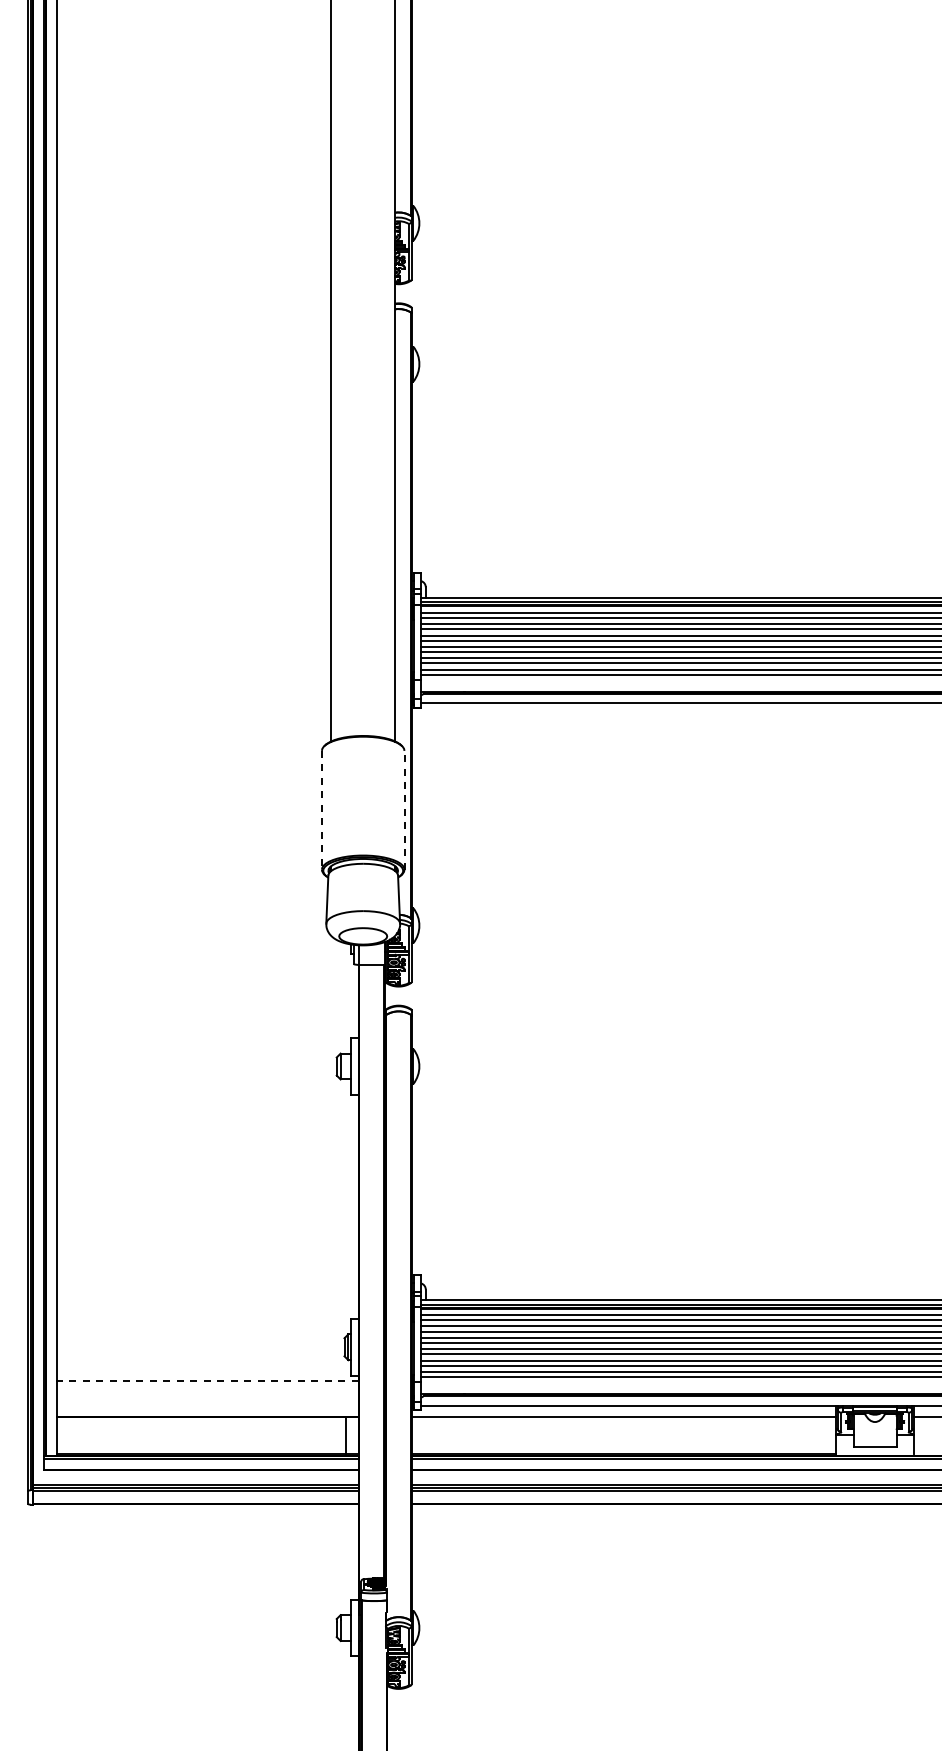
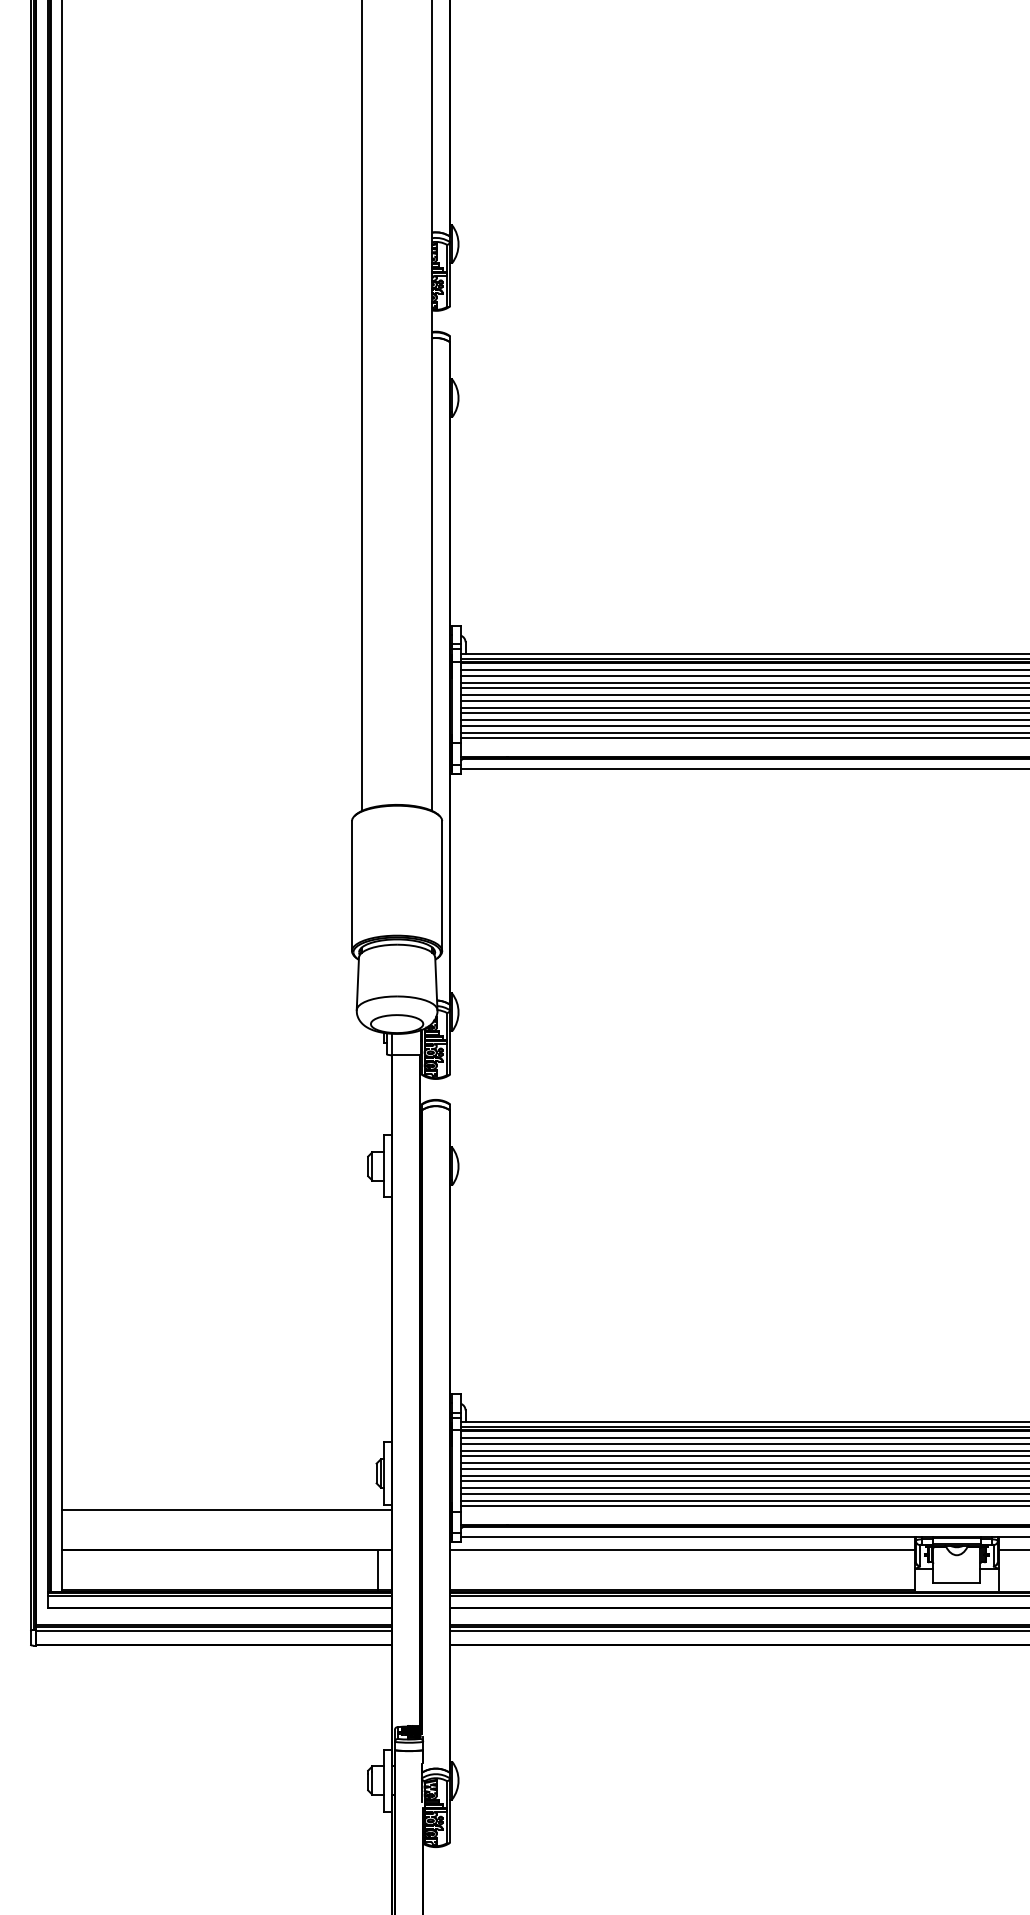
line: (404, 809) -> (442, 885), dashed -> solid
line: (321, 810) -> (351, 886), dashed -> solid
line: (207, 1381) -> (226, 1510), dashed -> solid

